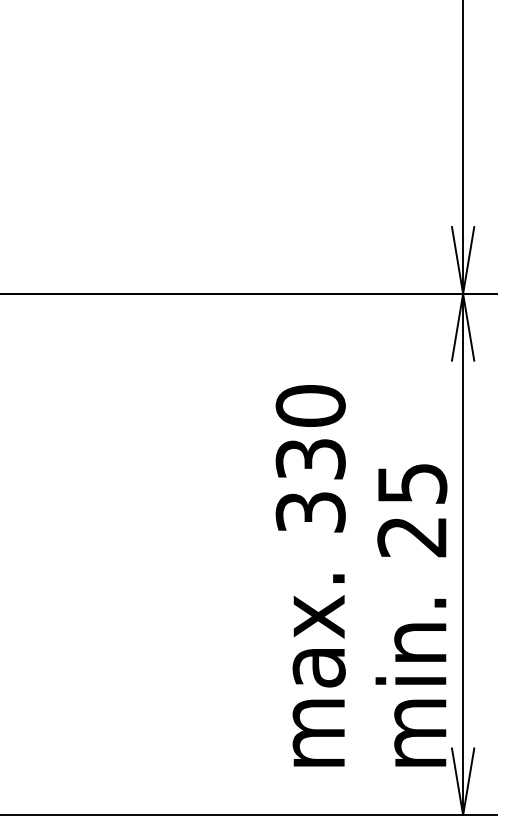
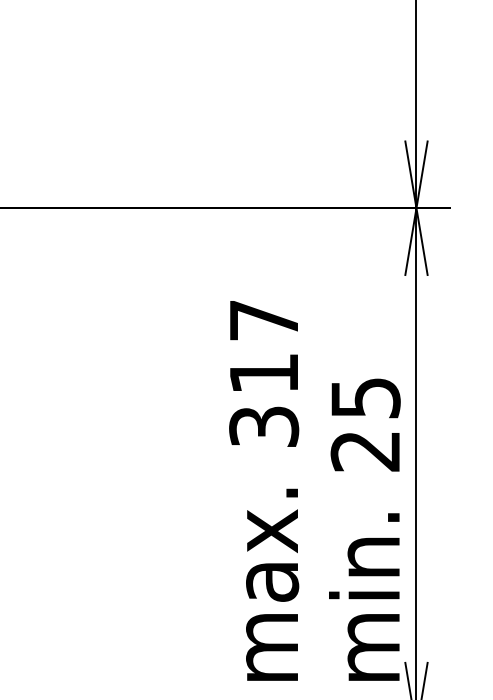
text: (310, 432) -> (263, 346), 330 -> 317

